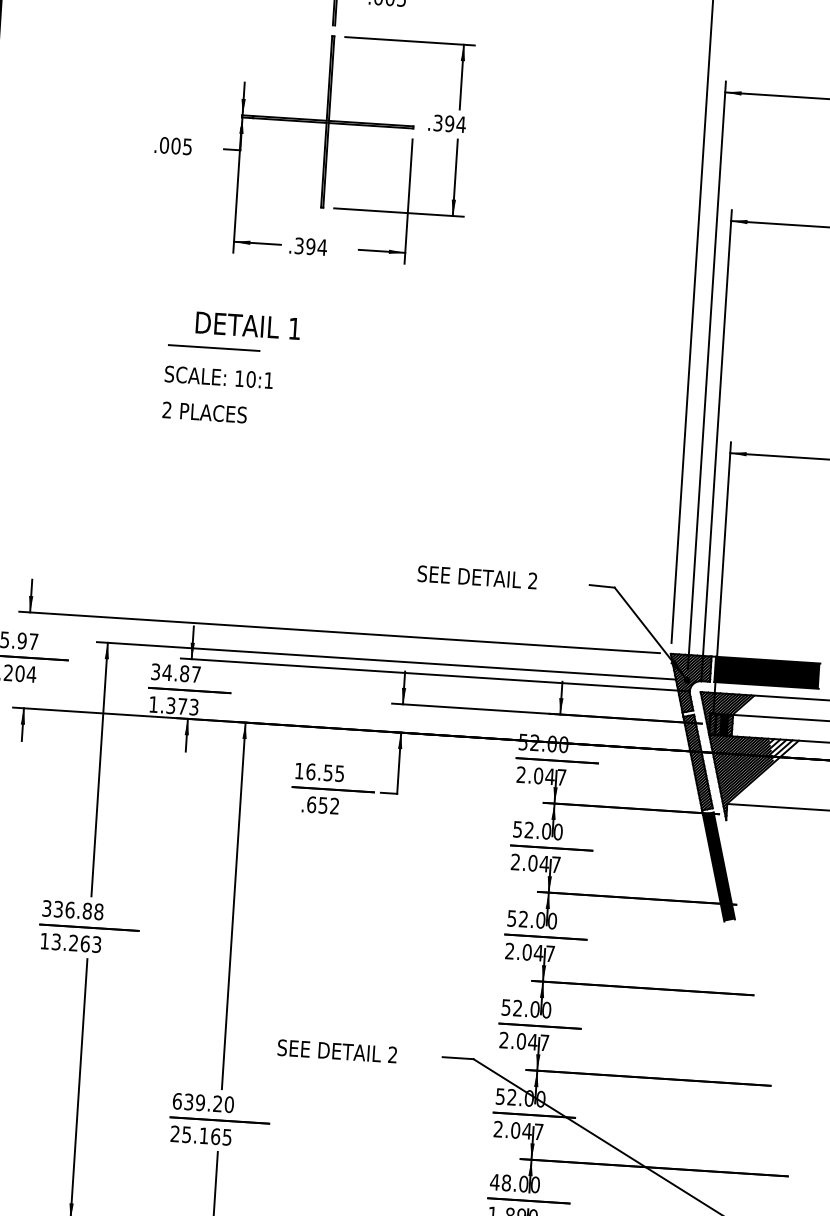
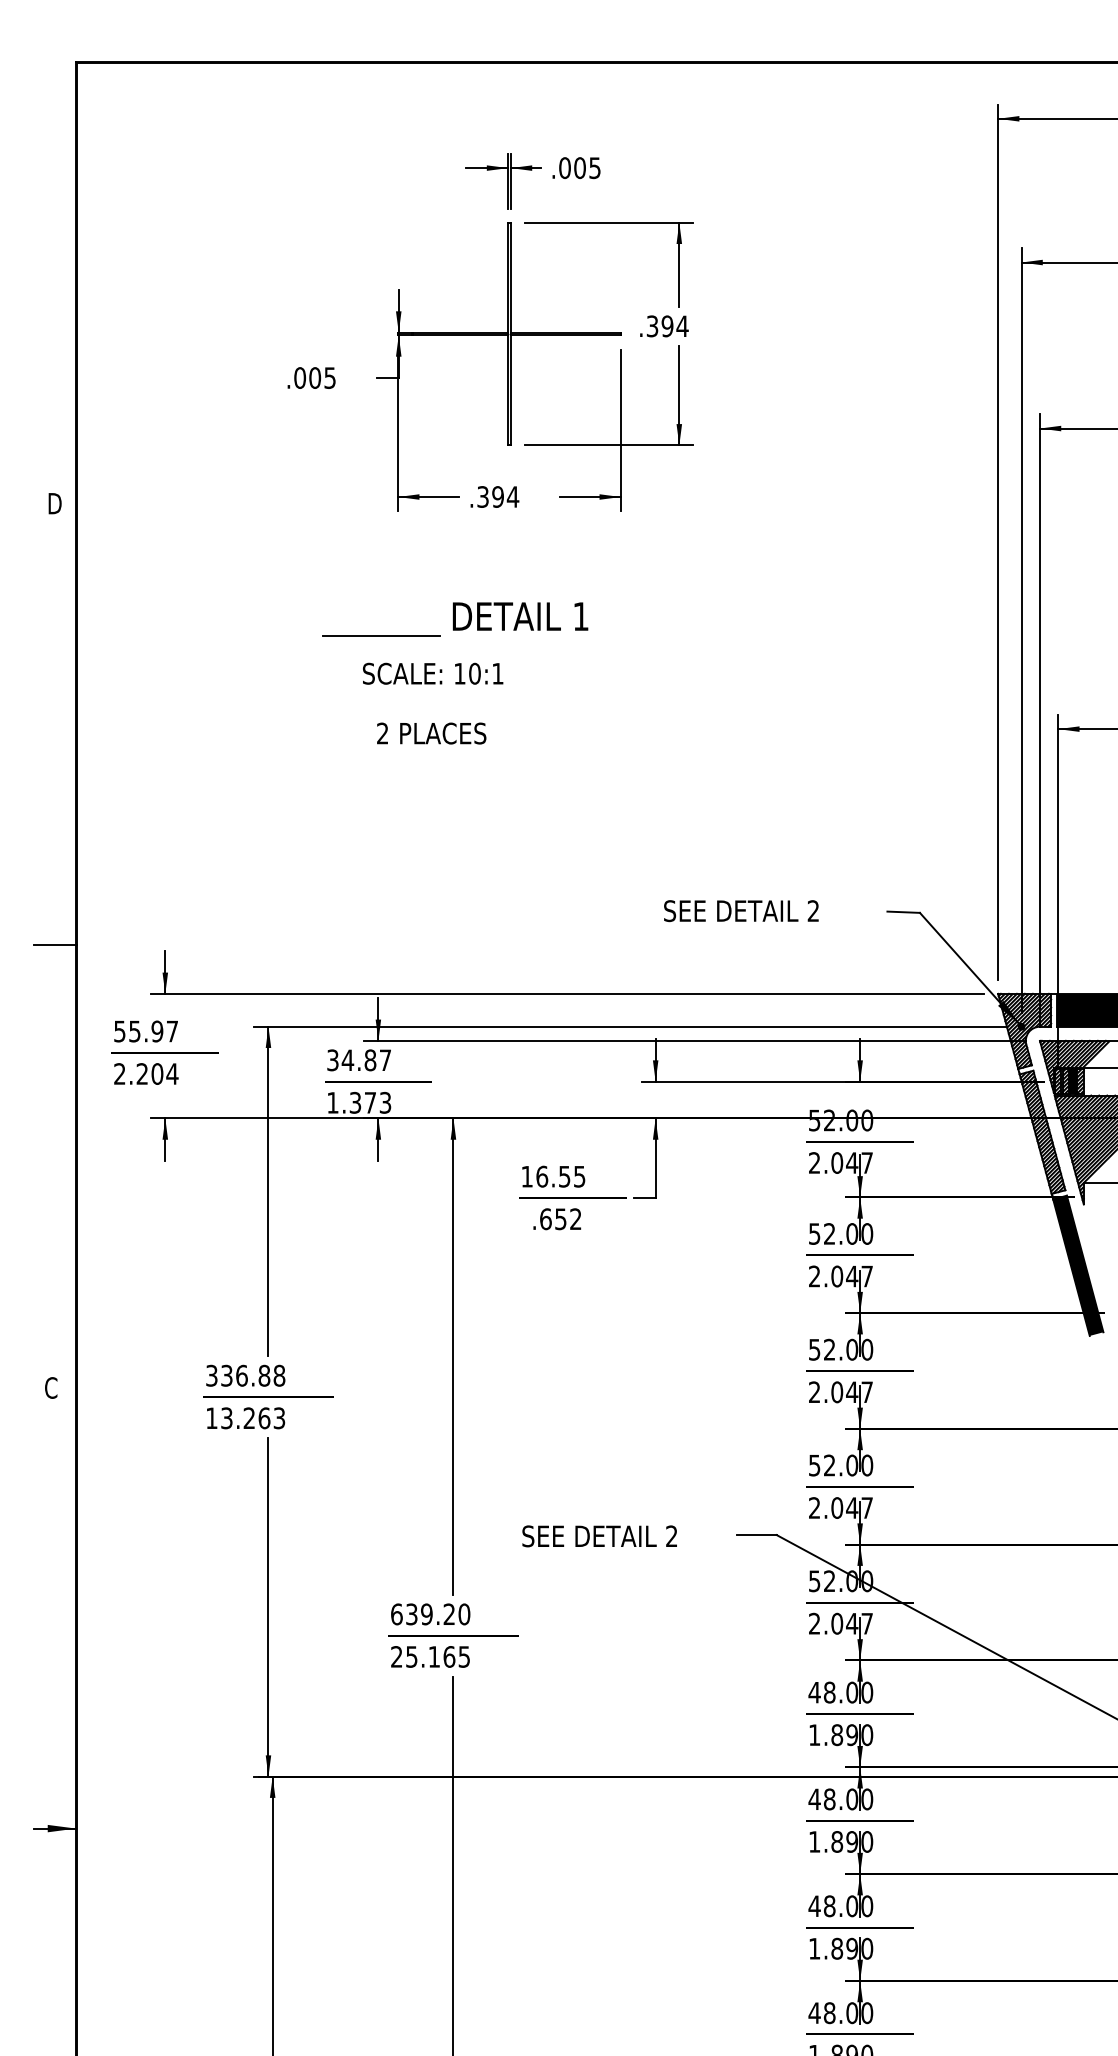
text: (248, 325) -> (520, 616), moved
text: (219, 377) -> (433, 673), moved
text: (204, 412) -> (431, 733), moved

